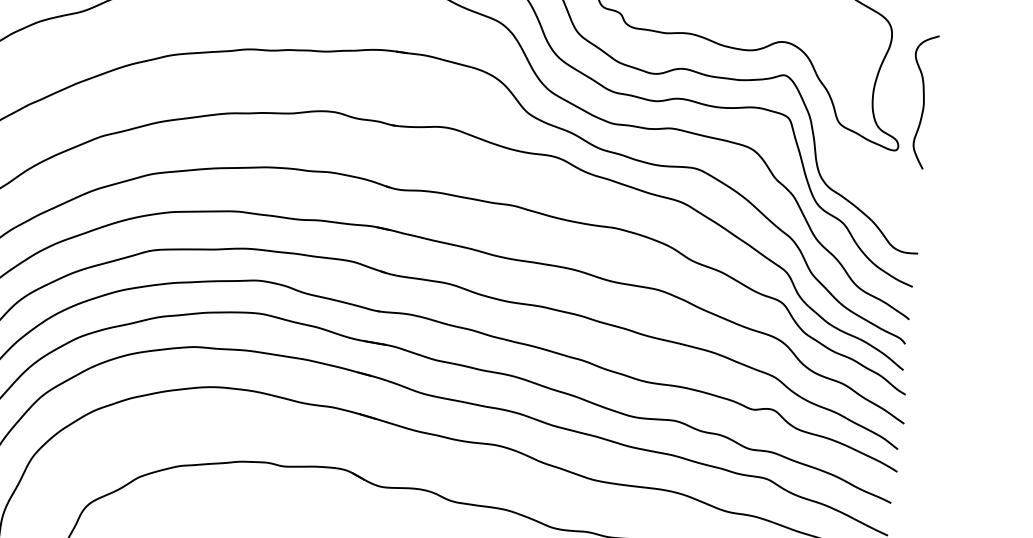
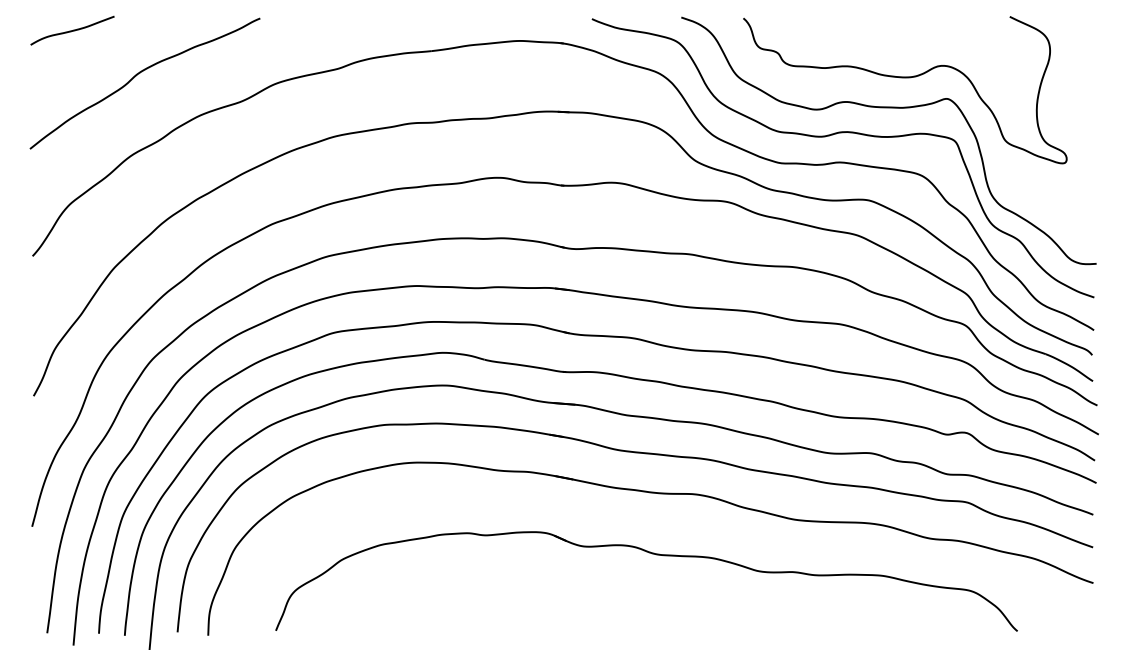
curve: (923, 101) -> (1087, 111), removed

